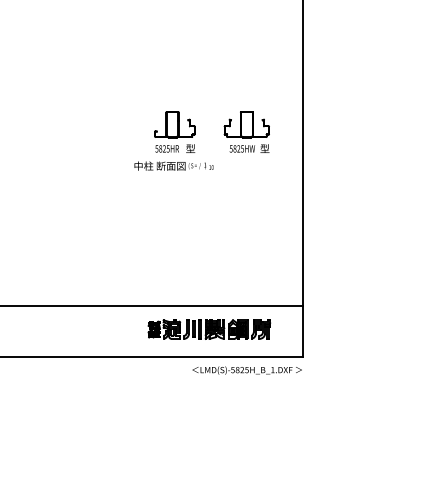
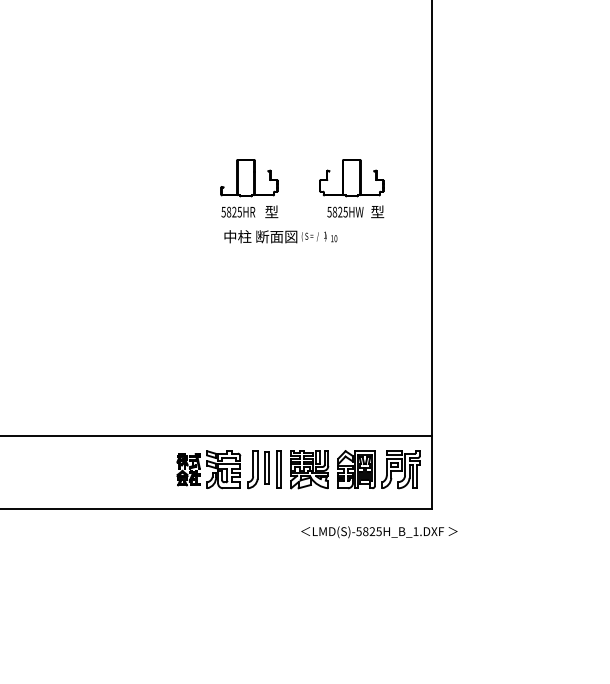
text: (173, 165) -> (280, 235), moved
part: (209, 329) -> (298, 469), size x1.4
text: (246, 370) -> (378, 532), moved

